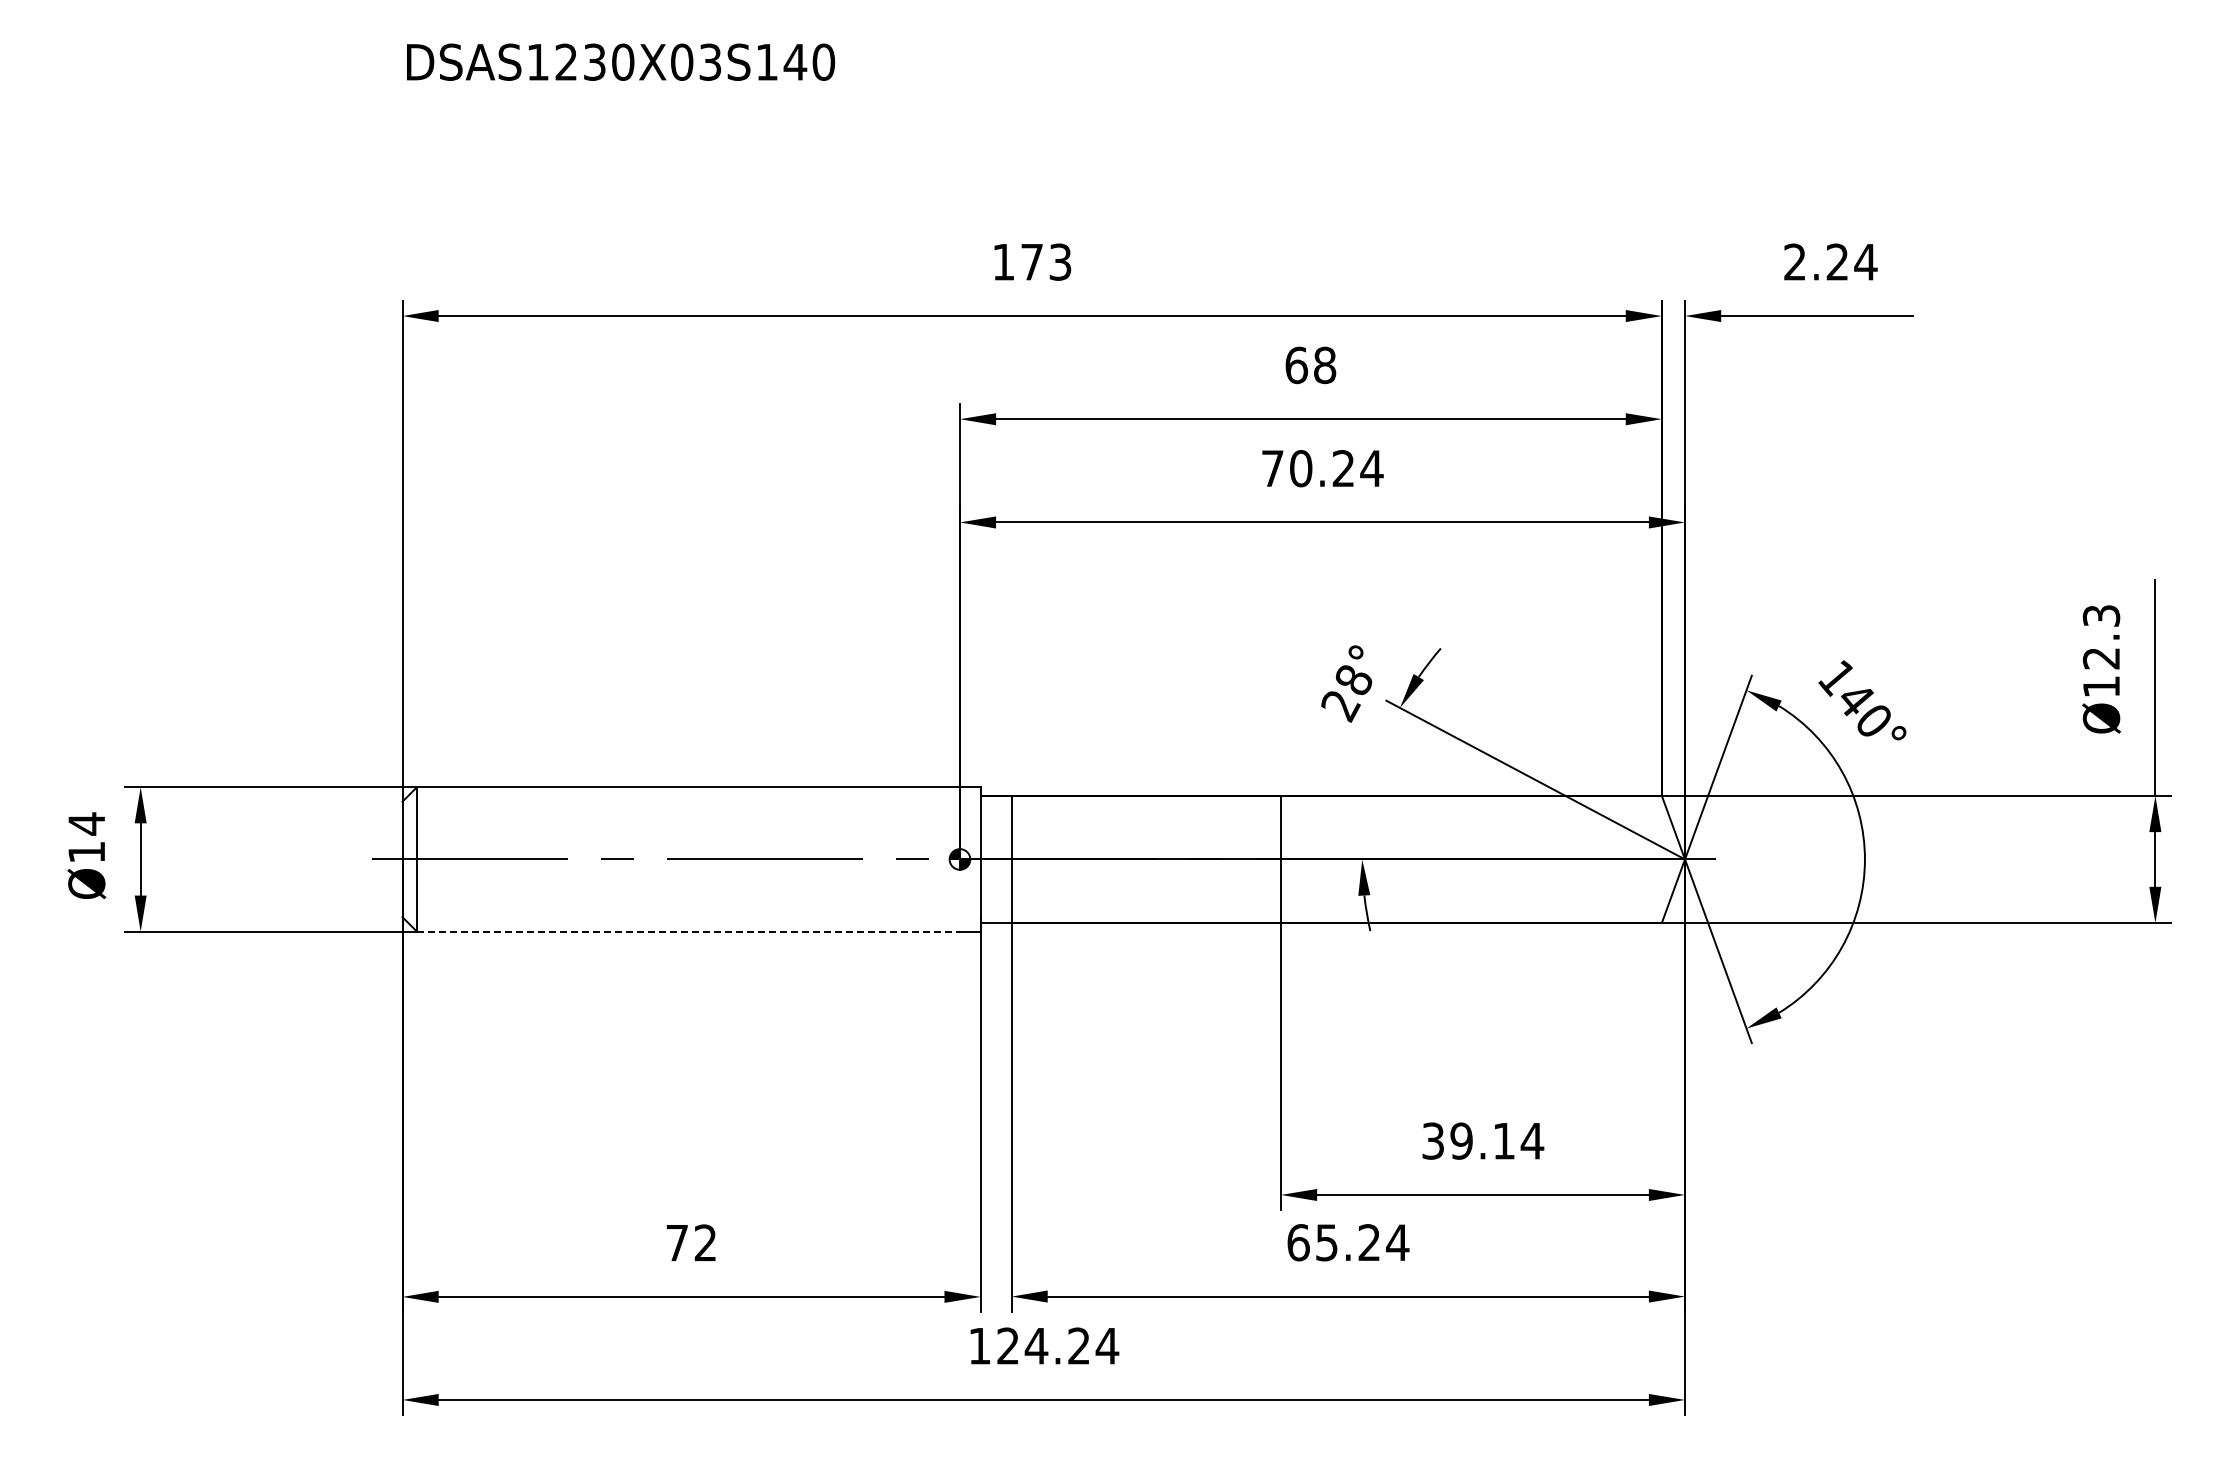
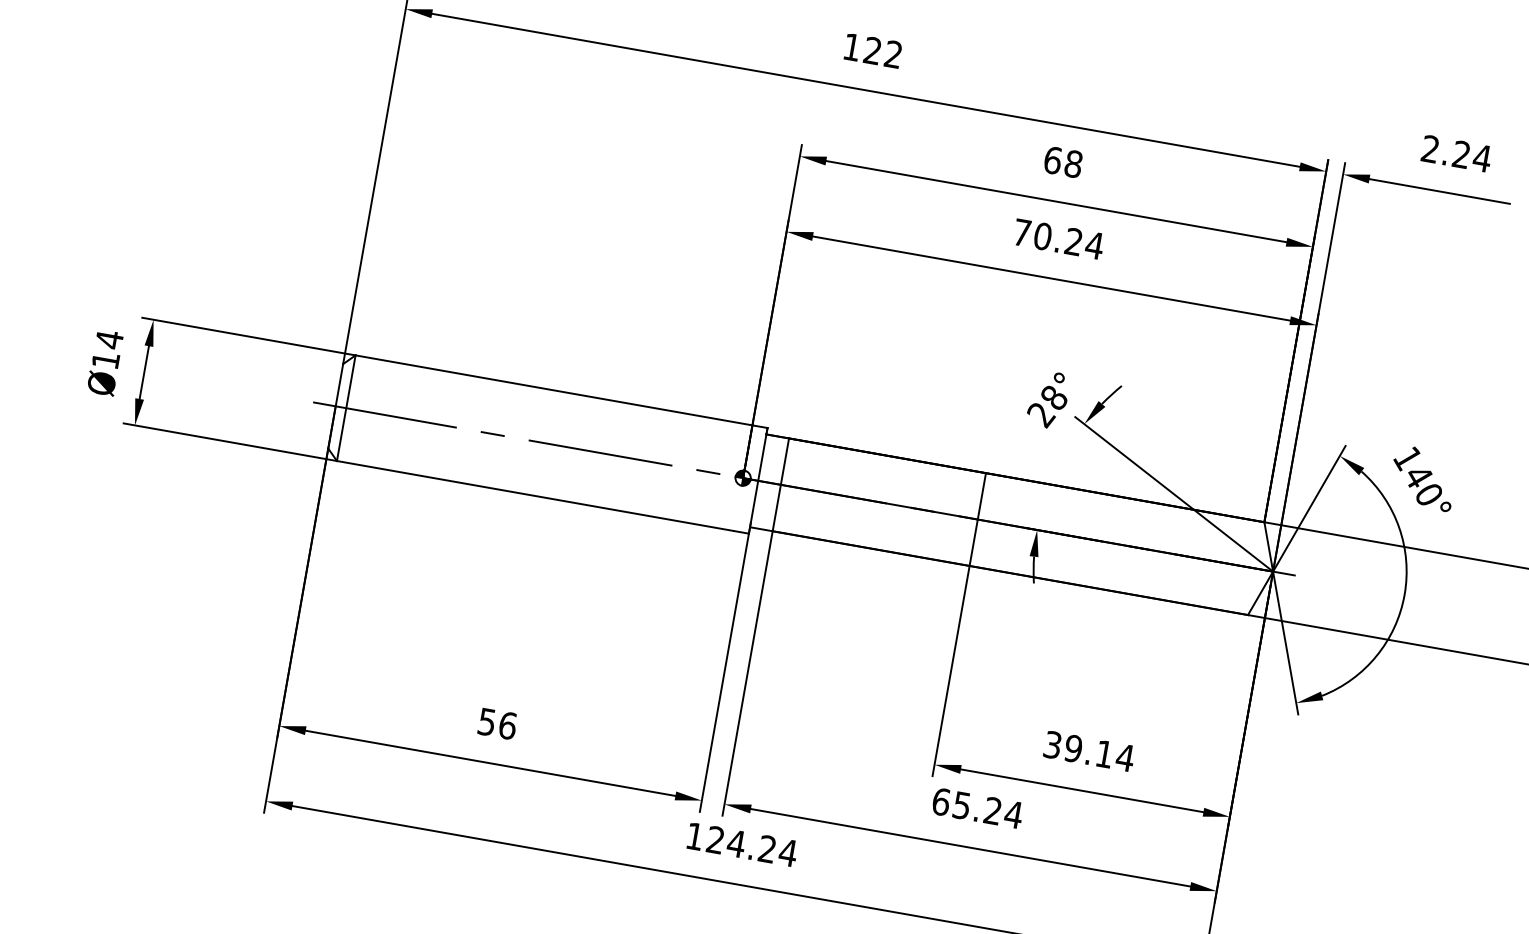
text: (1046, 261) -> (883, 52), 173 -> 122
line: (688, 931) -> (535, 495), dashed -> solid
text: (691, 1242) -> (497, 723), 72 -> 56

